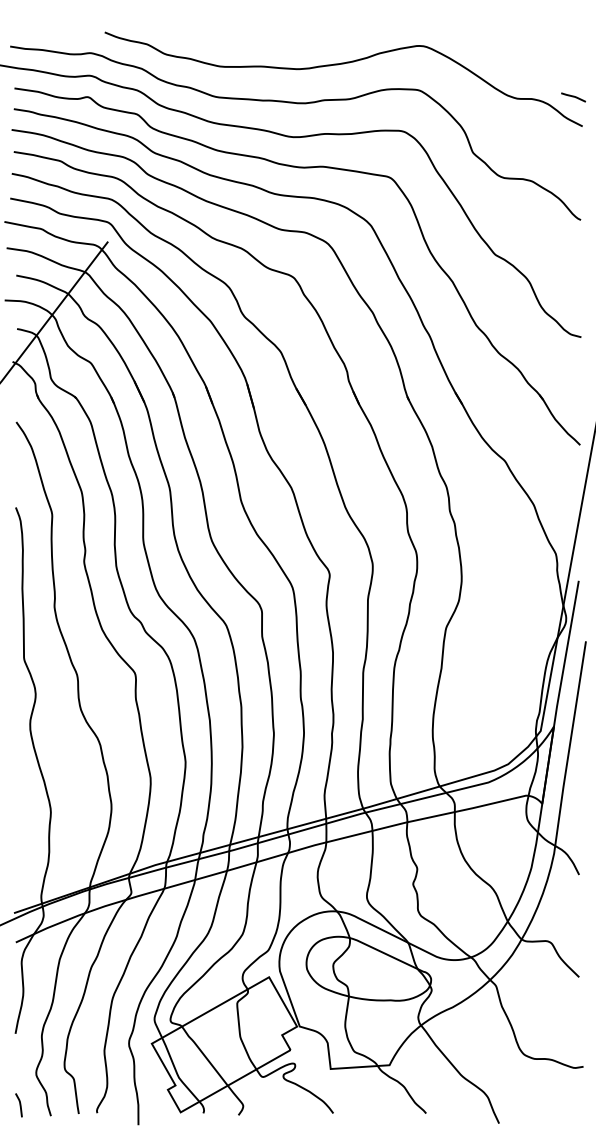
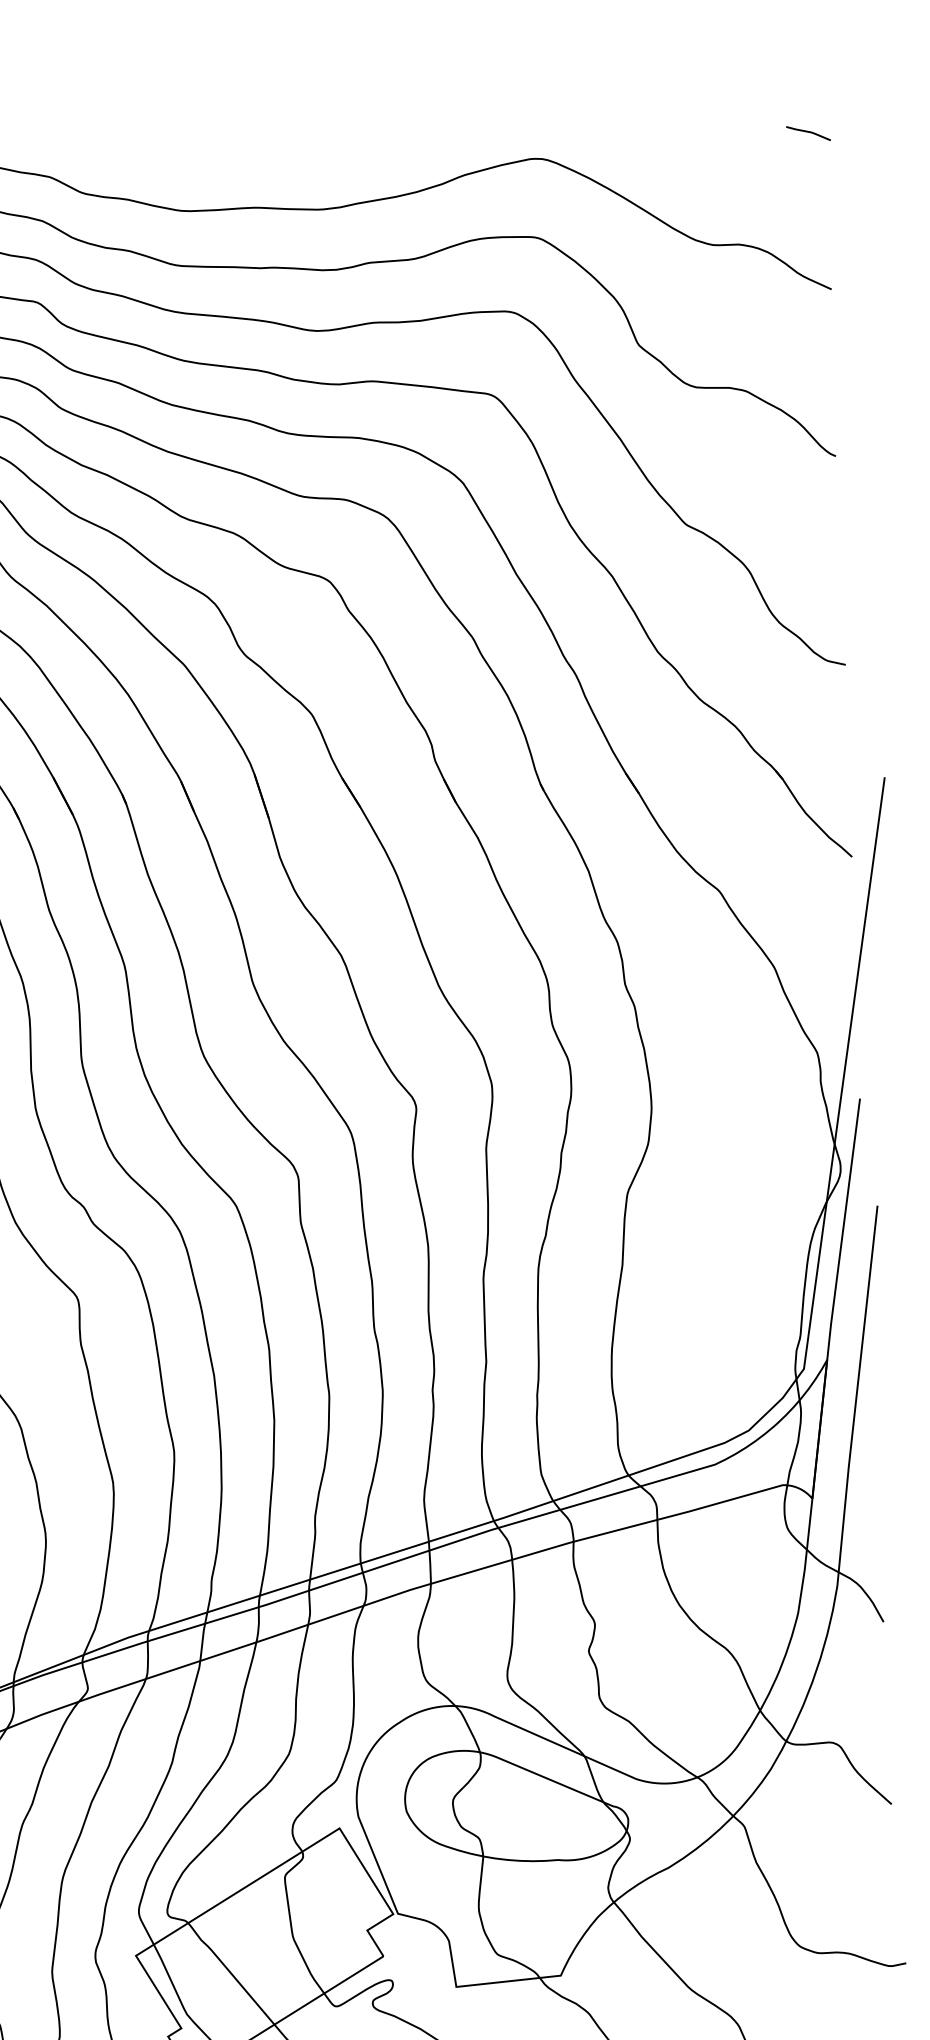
line: (573, 97) -> (808, 133), moved

